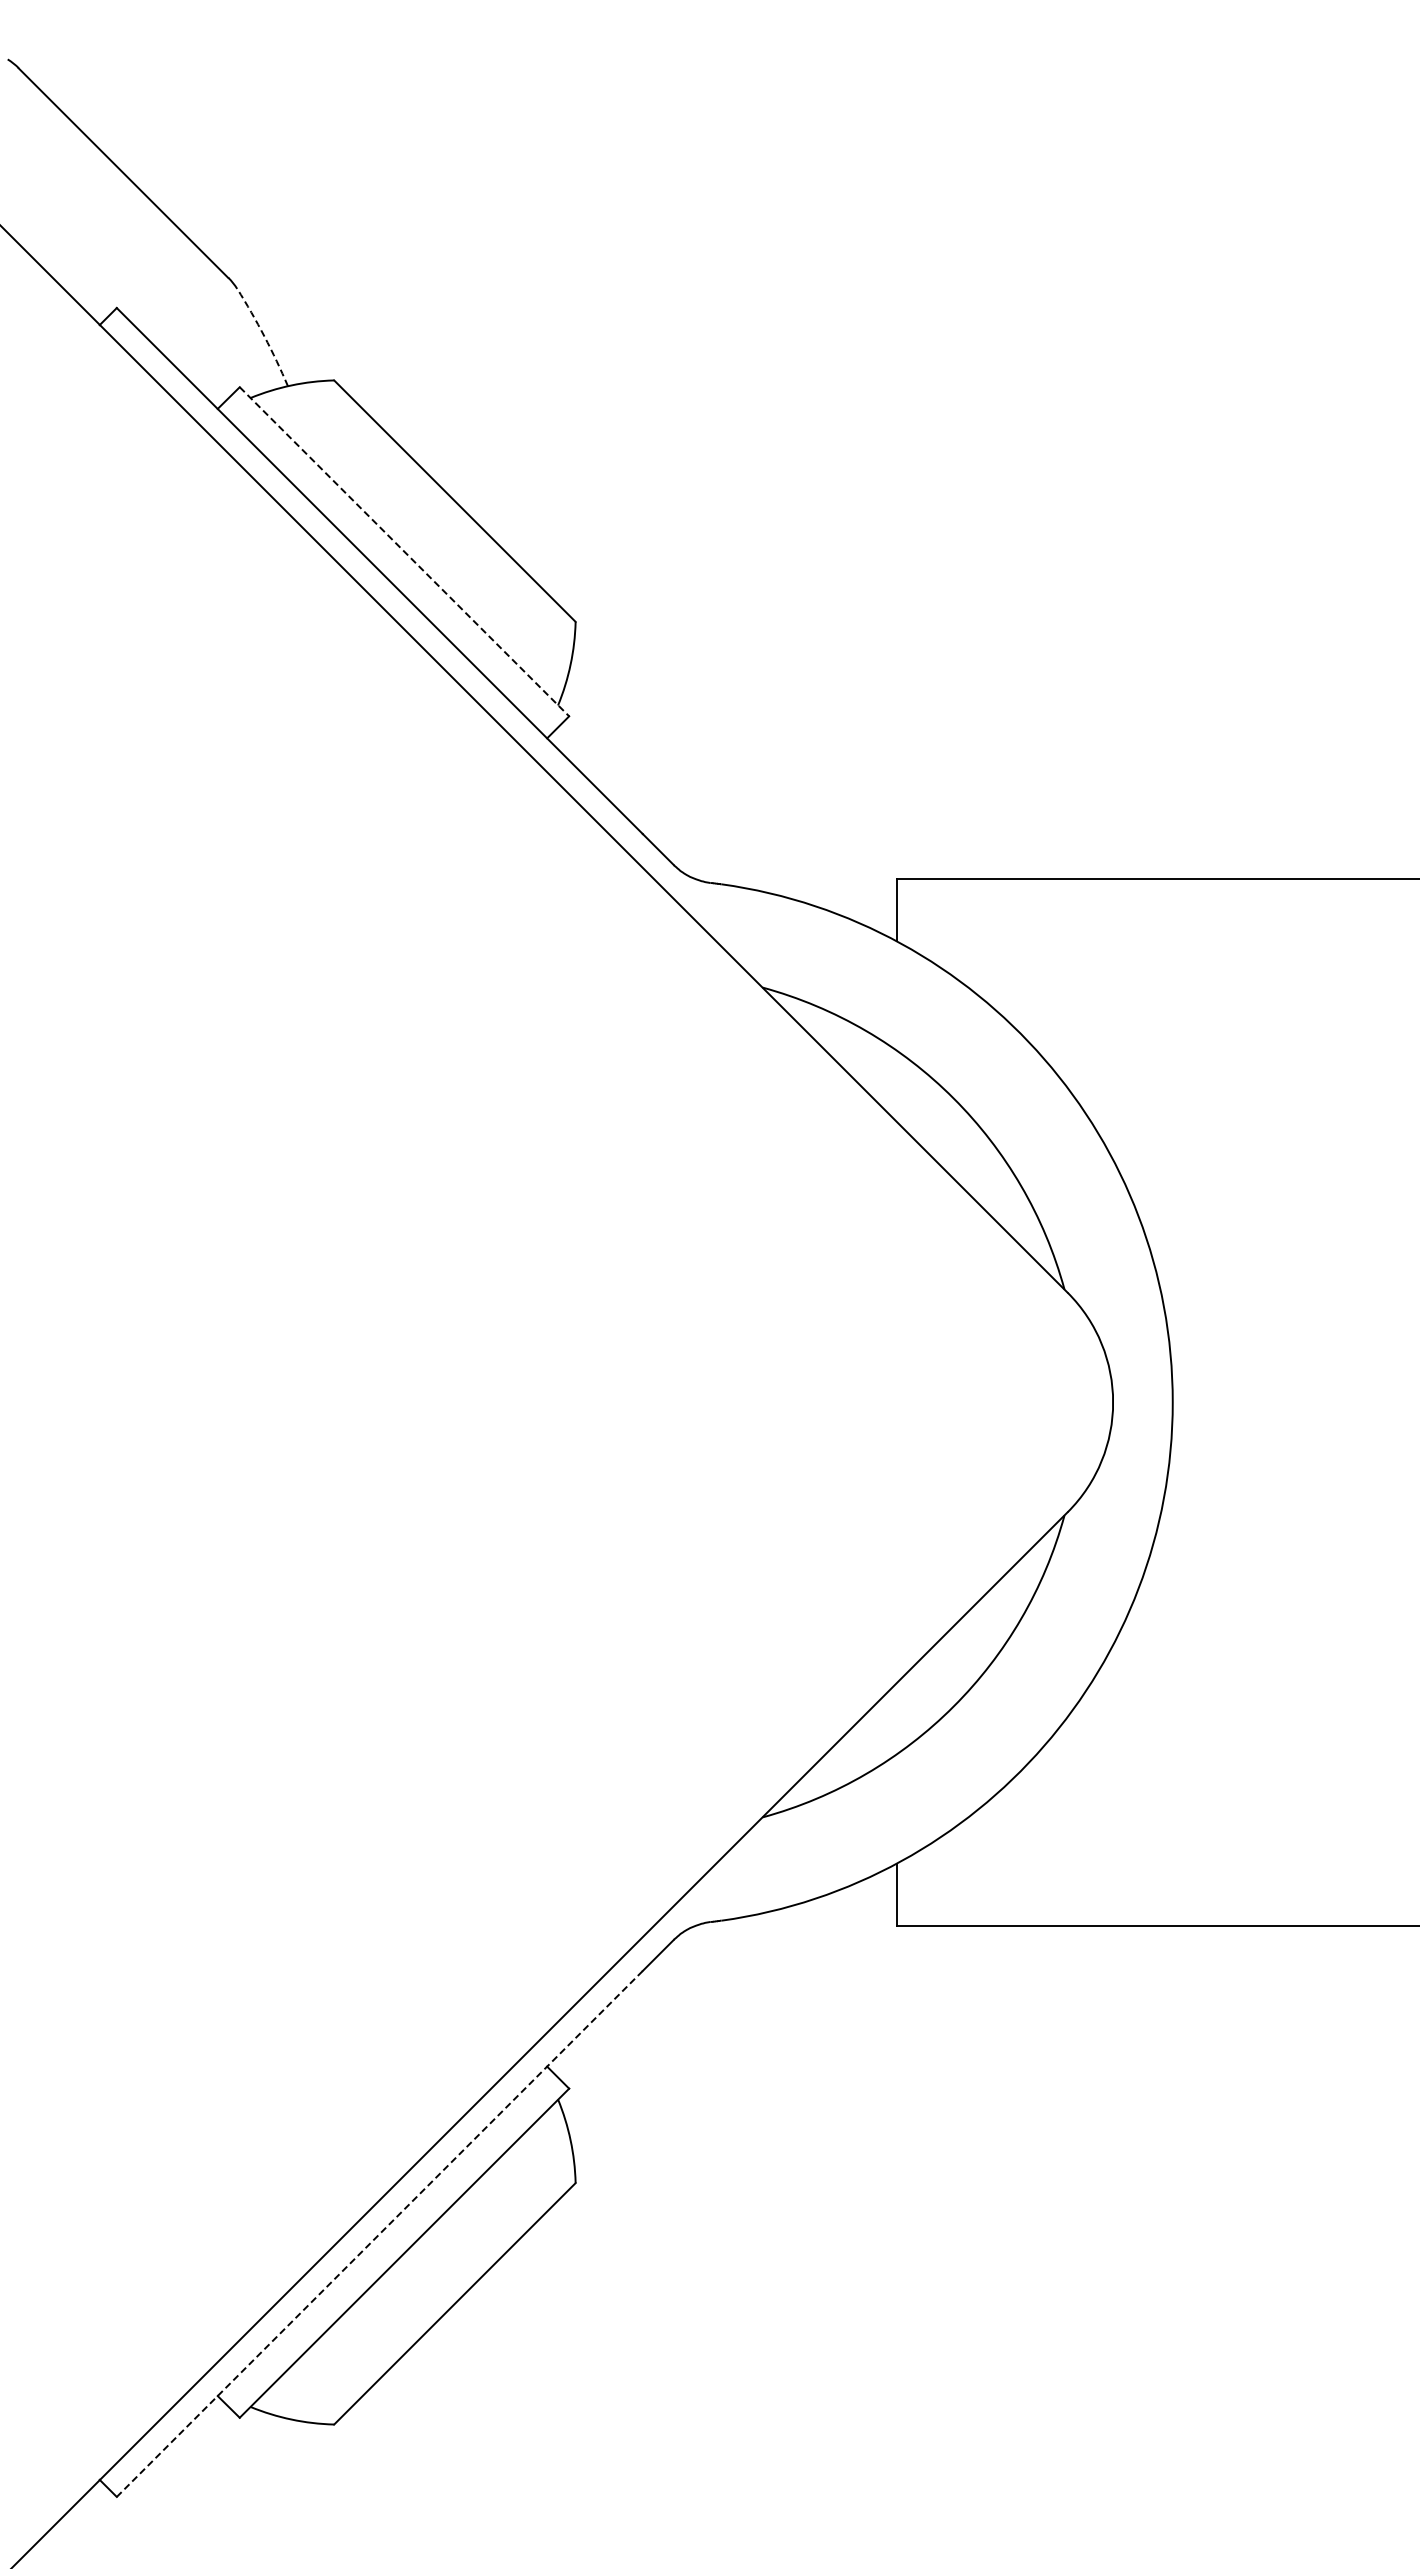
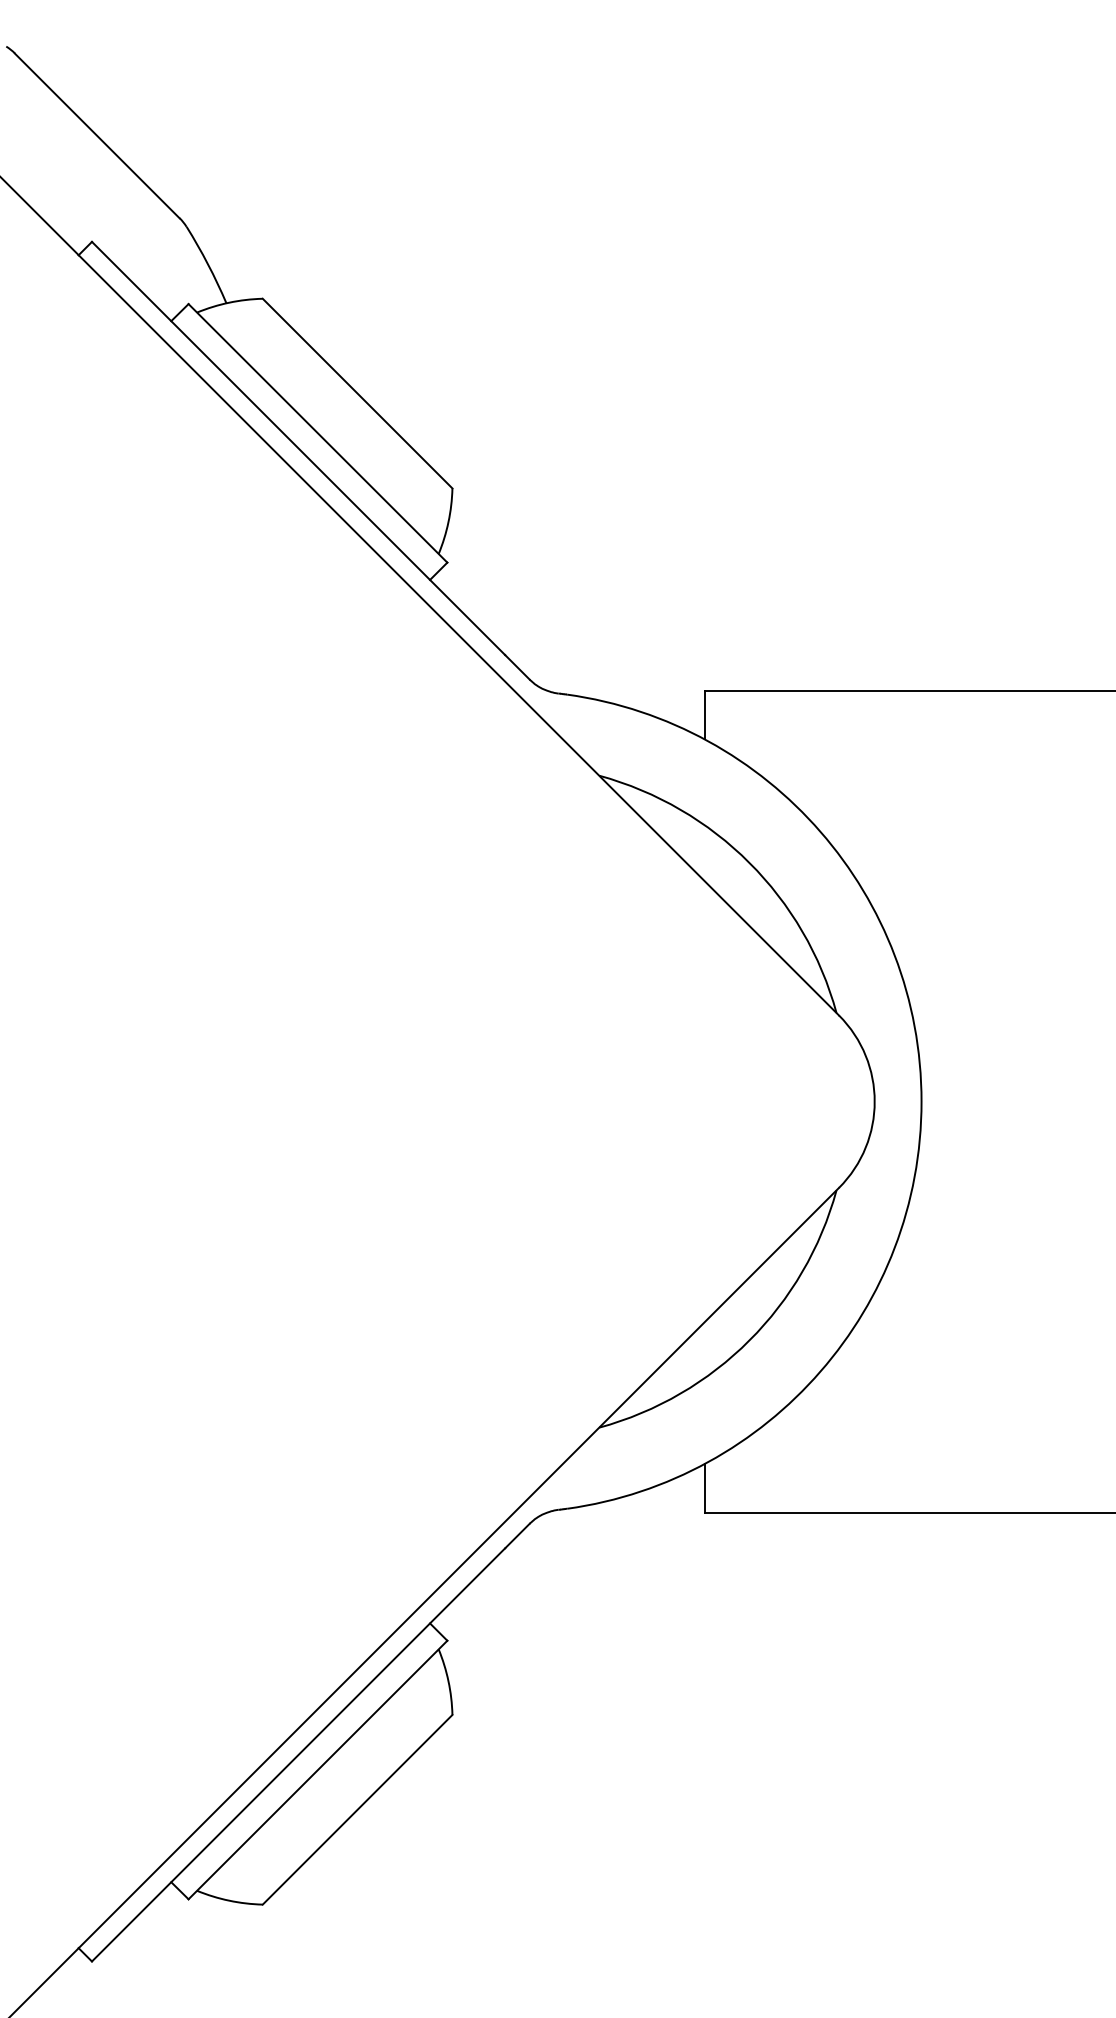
arc: (264, 336) -> (208, 264), dashed -> solid
line: (404, 551) -> (317, 433), dashed -> solid
line: (379, 2233) -> (298, 1754), dashed -> solid

